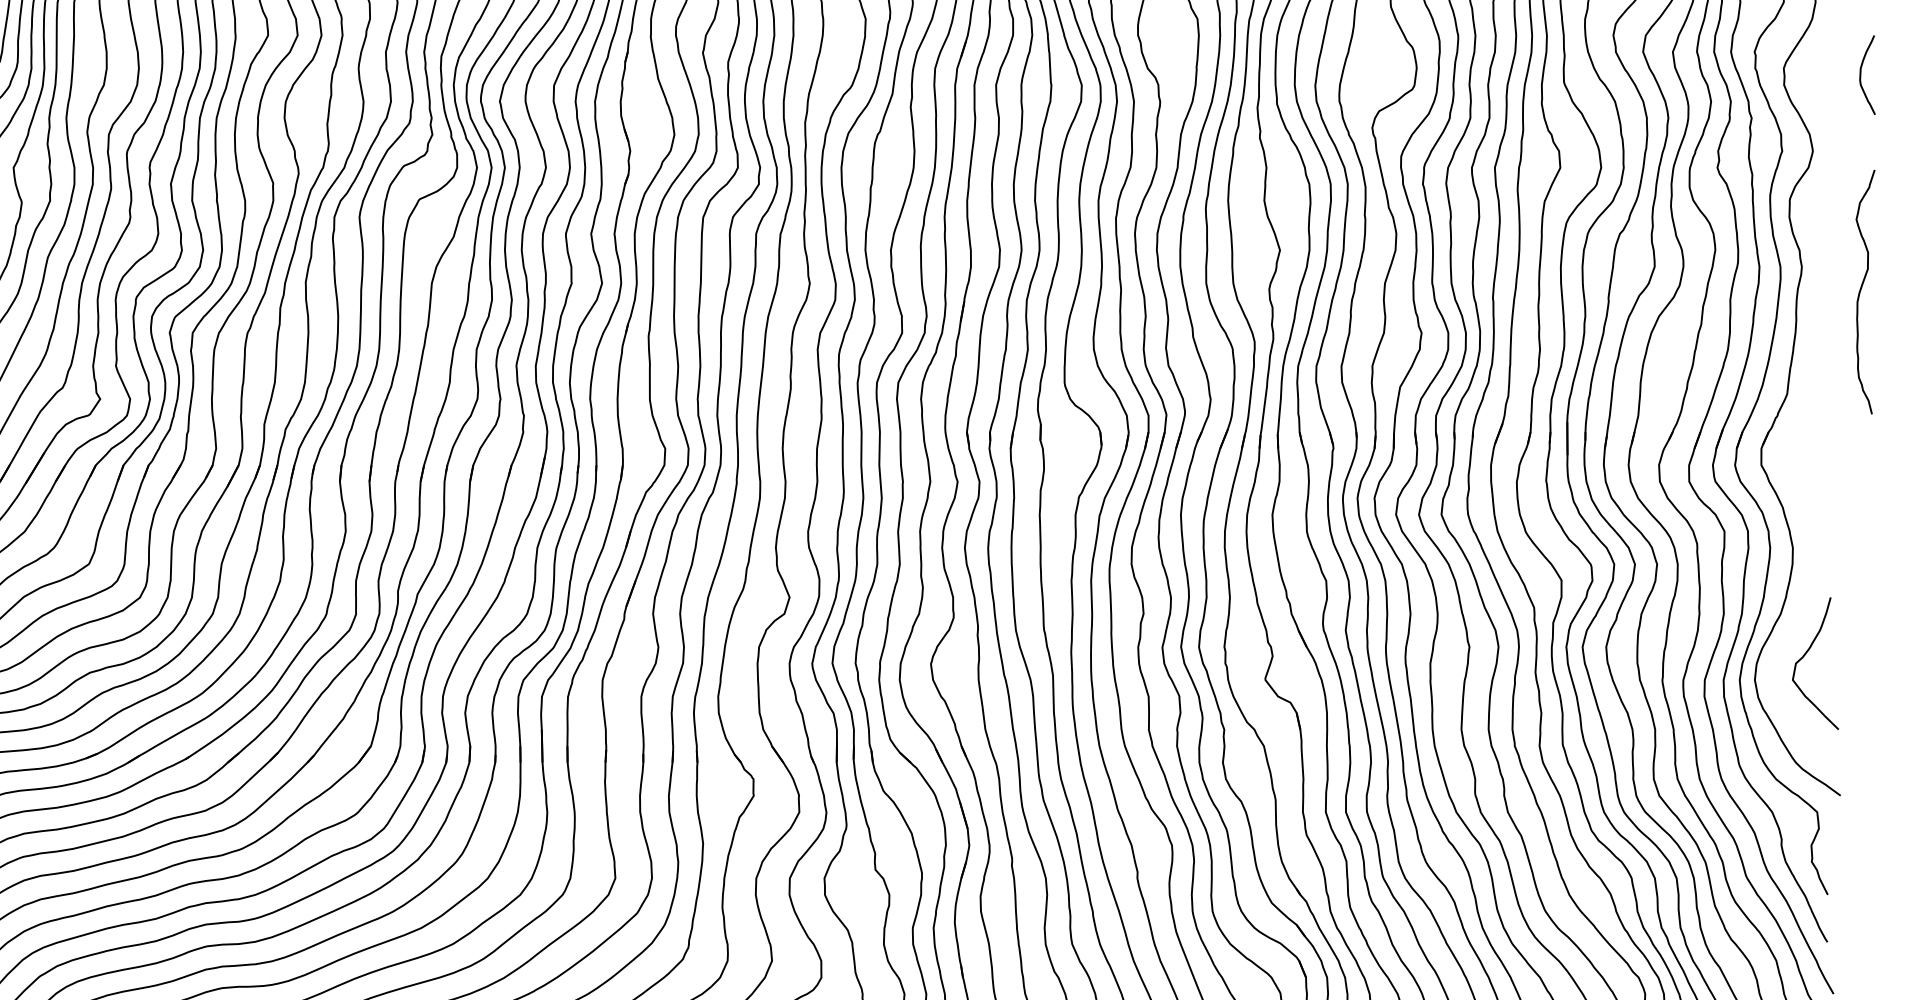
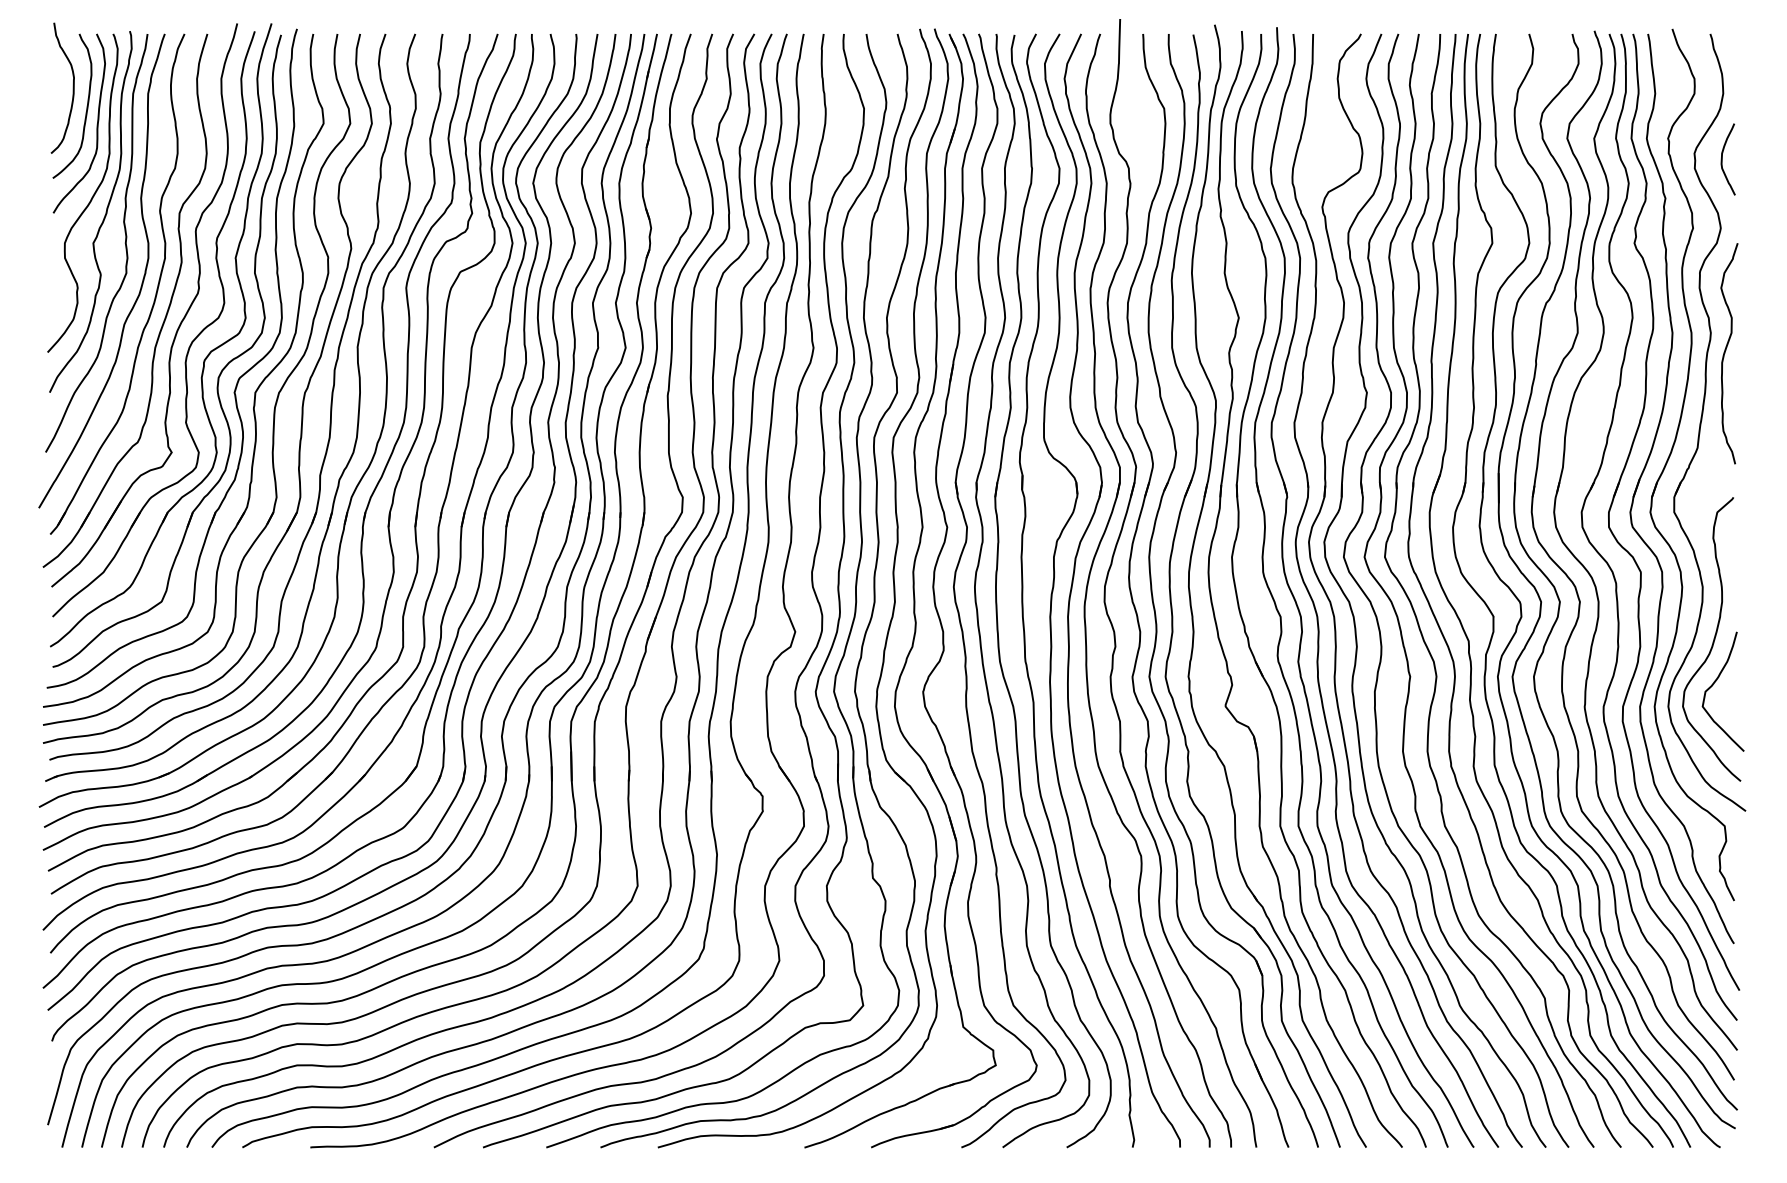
curve: (1861, 75) -> (1722, 159), moved
curve: (1861, 291) -> (1725, 353), moved
curve: (1804, 605) -> (1713, 639), added

